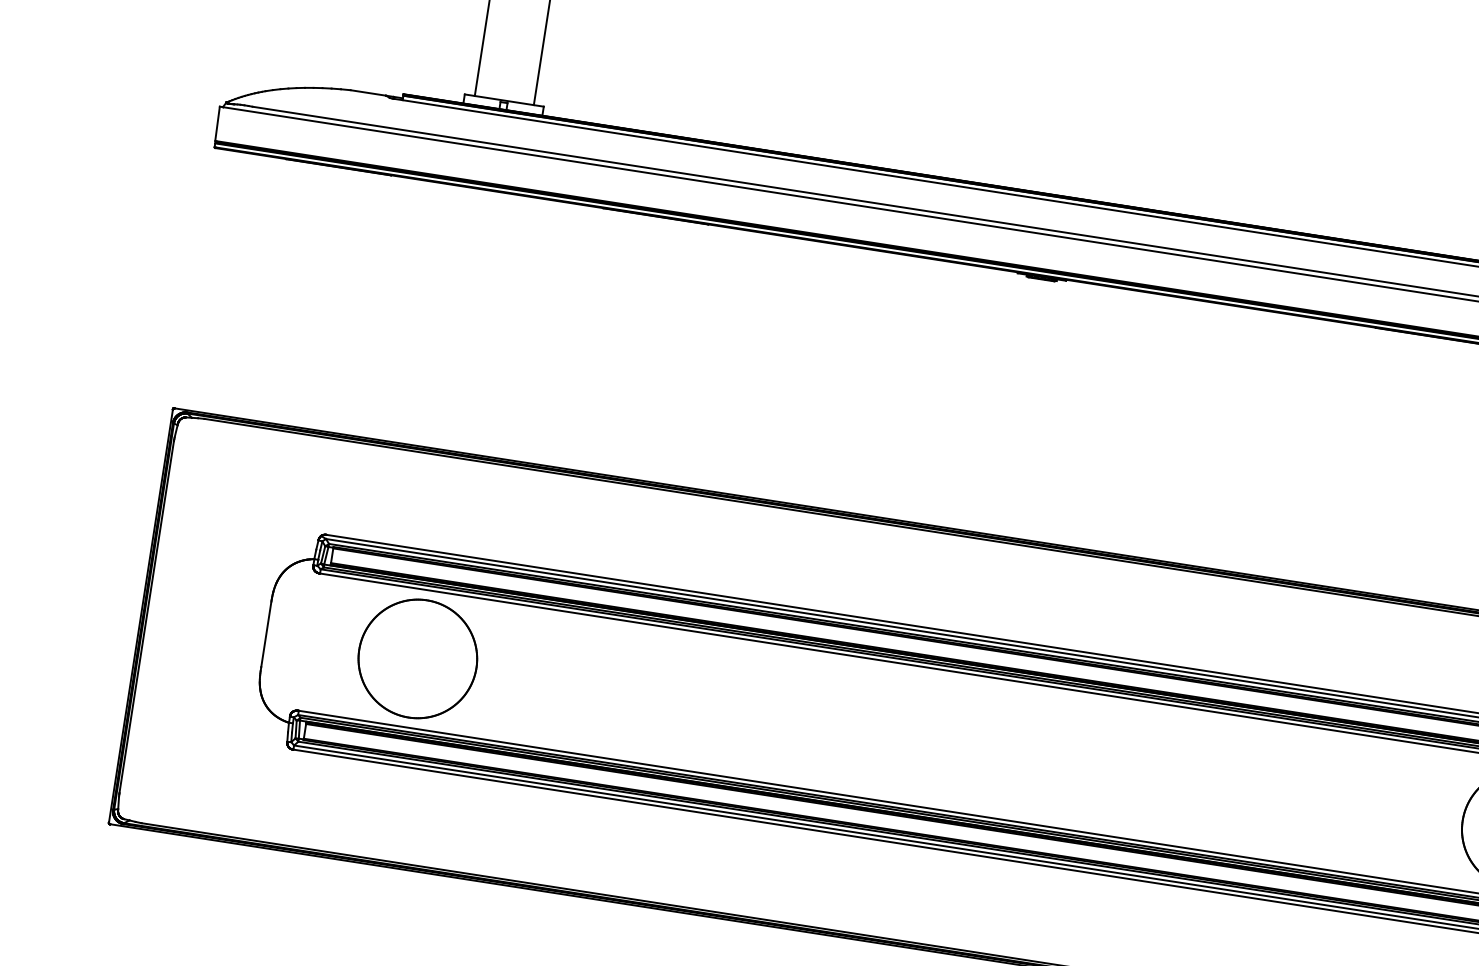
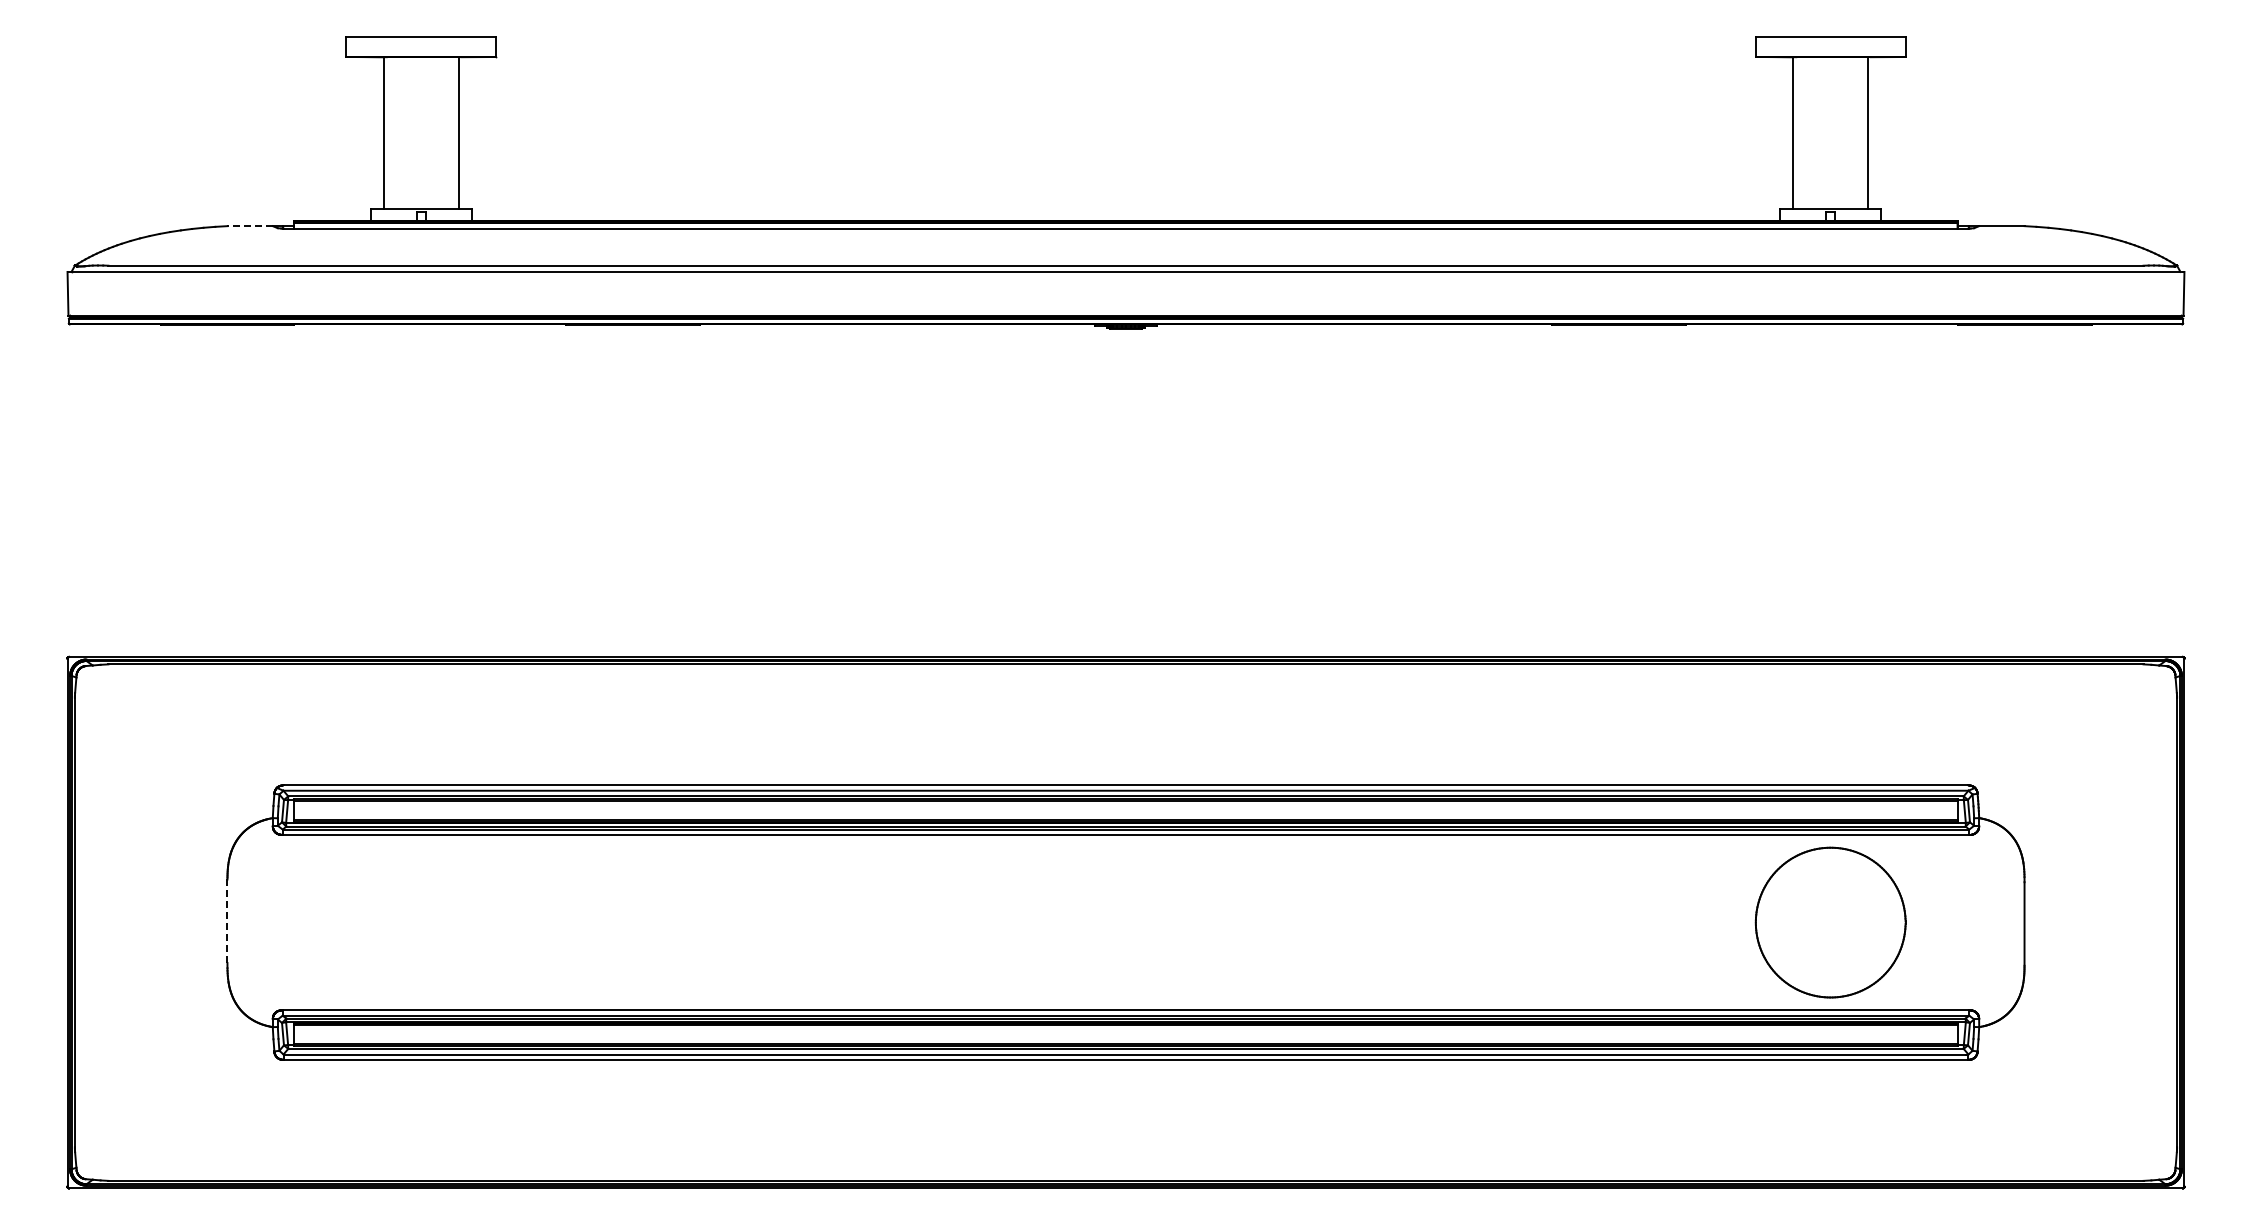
line: (368, 93) -> (250, 226), solid -> dashed
line: (266, 634) -> (227, 921), solid -> dashed
part: (417, 658) -> (420, 922), removed

